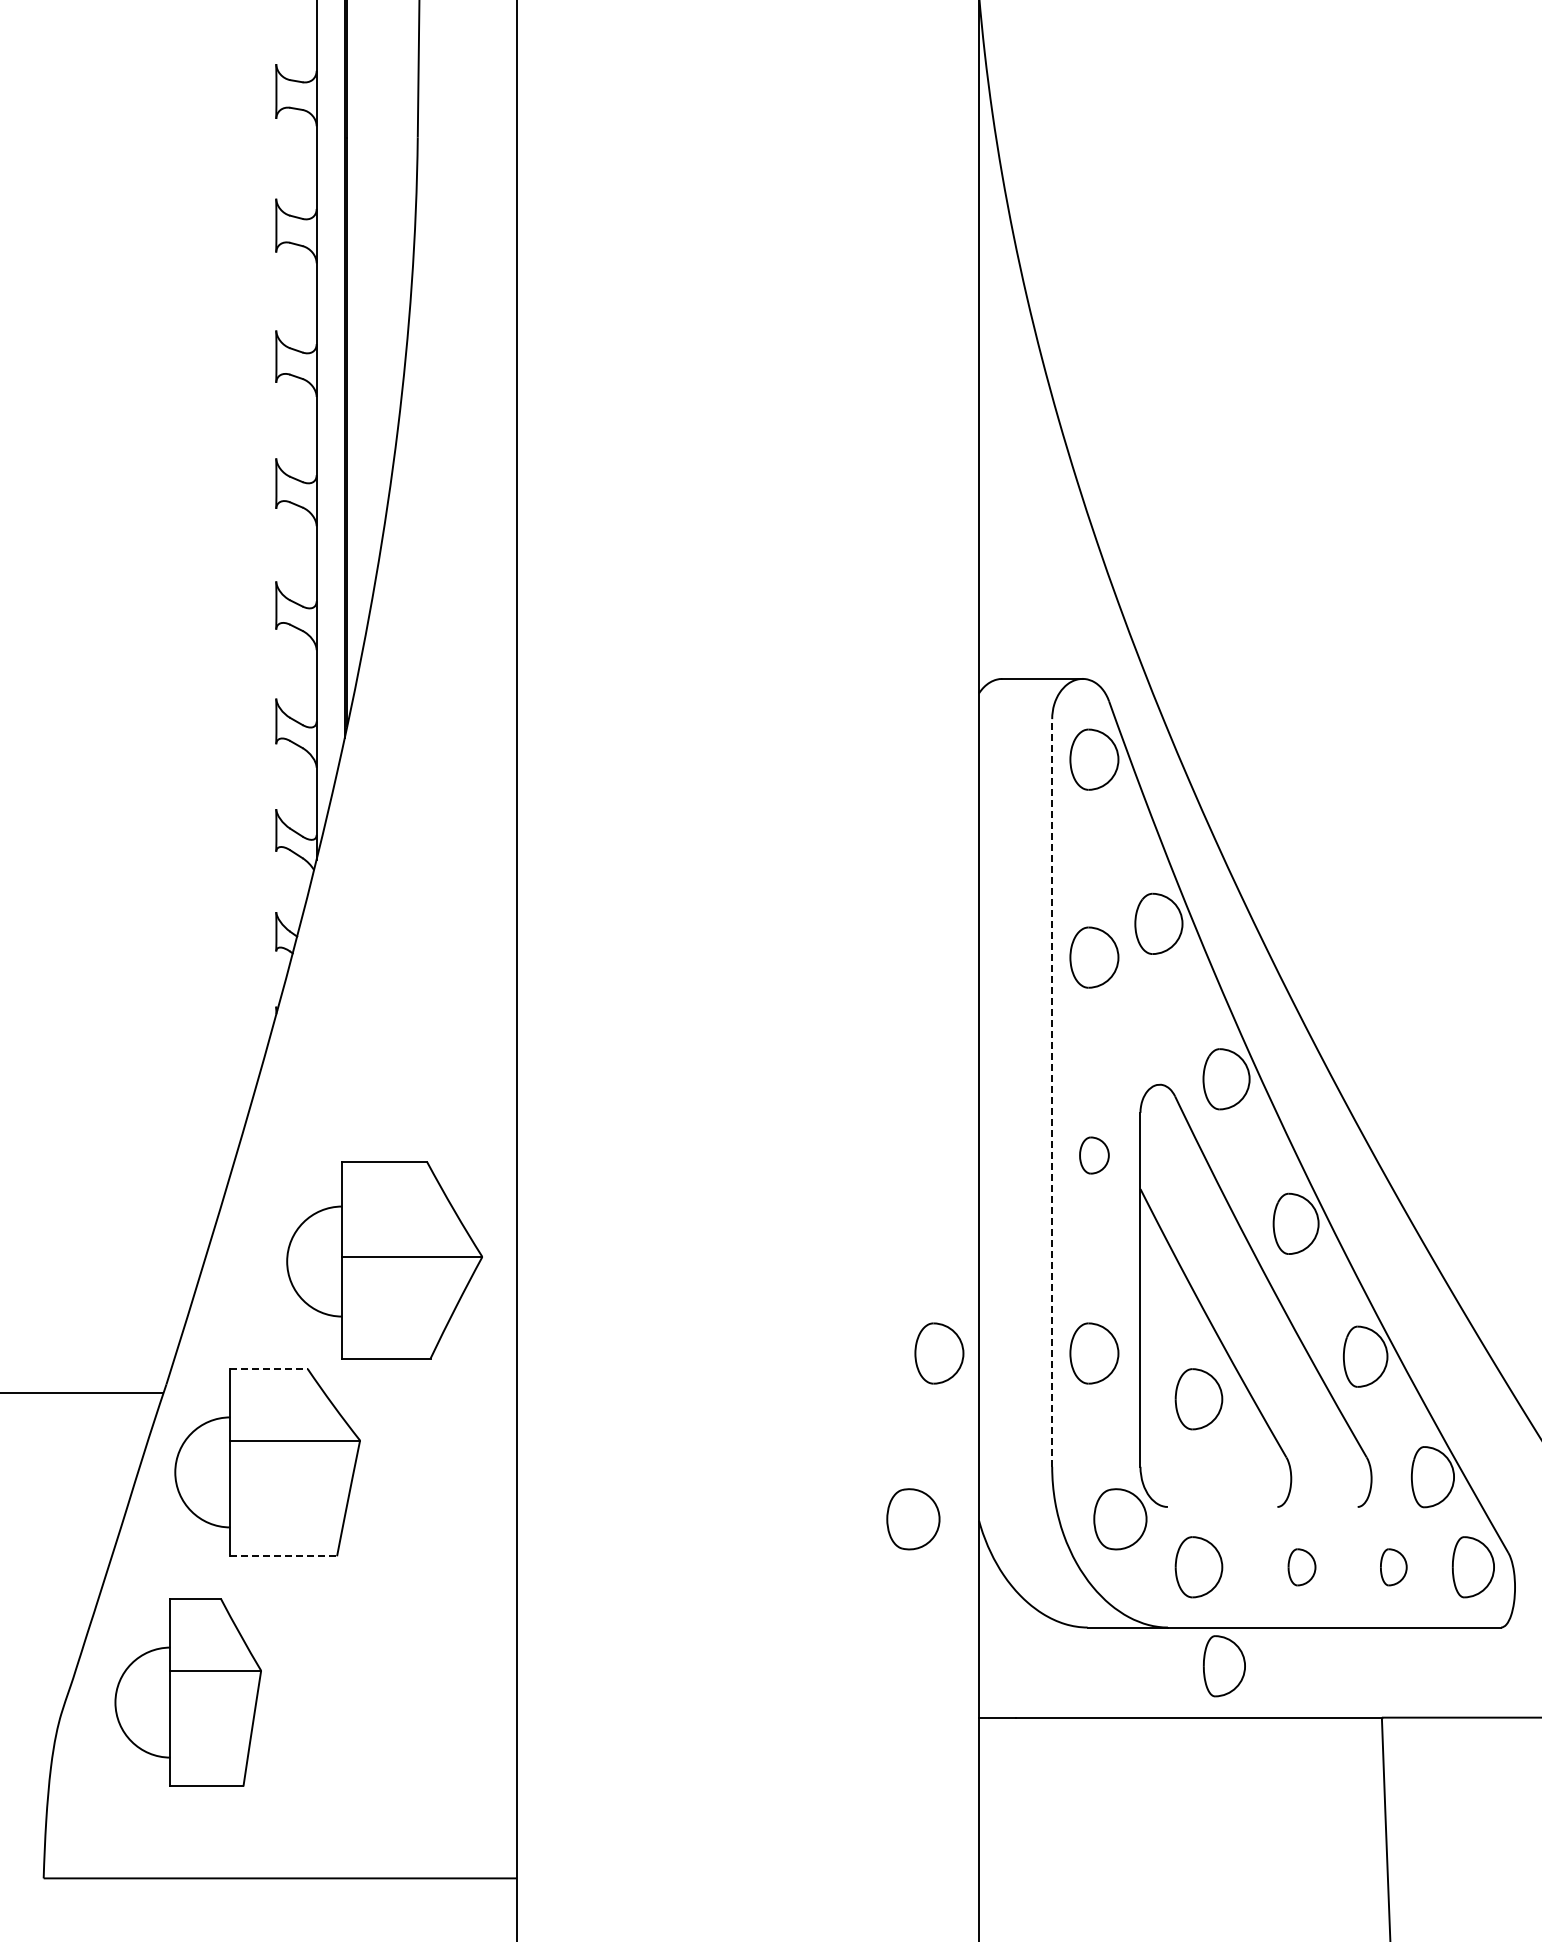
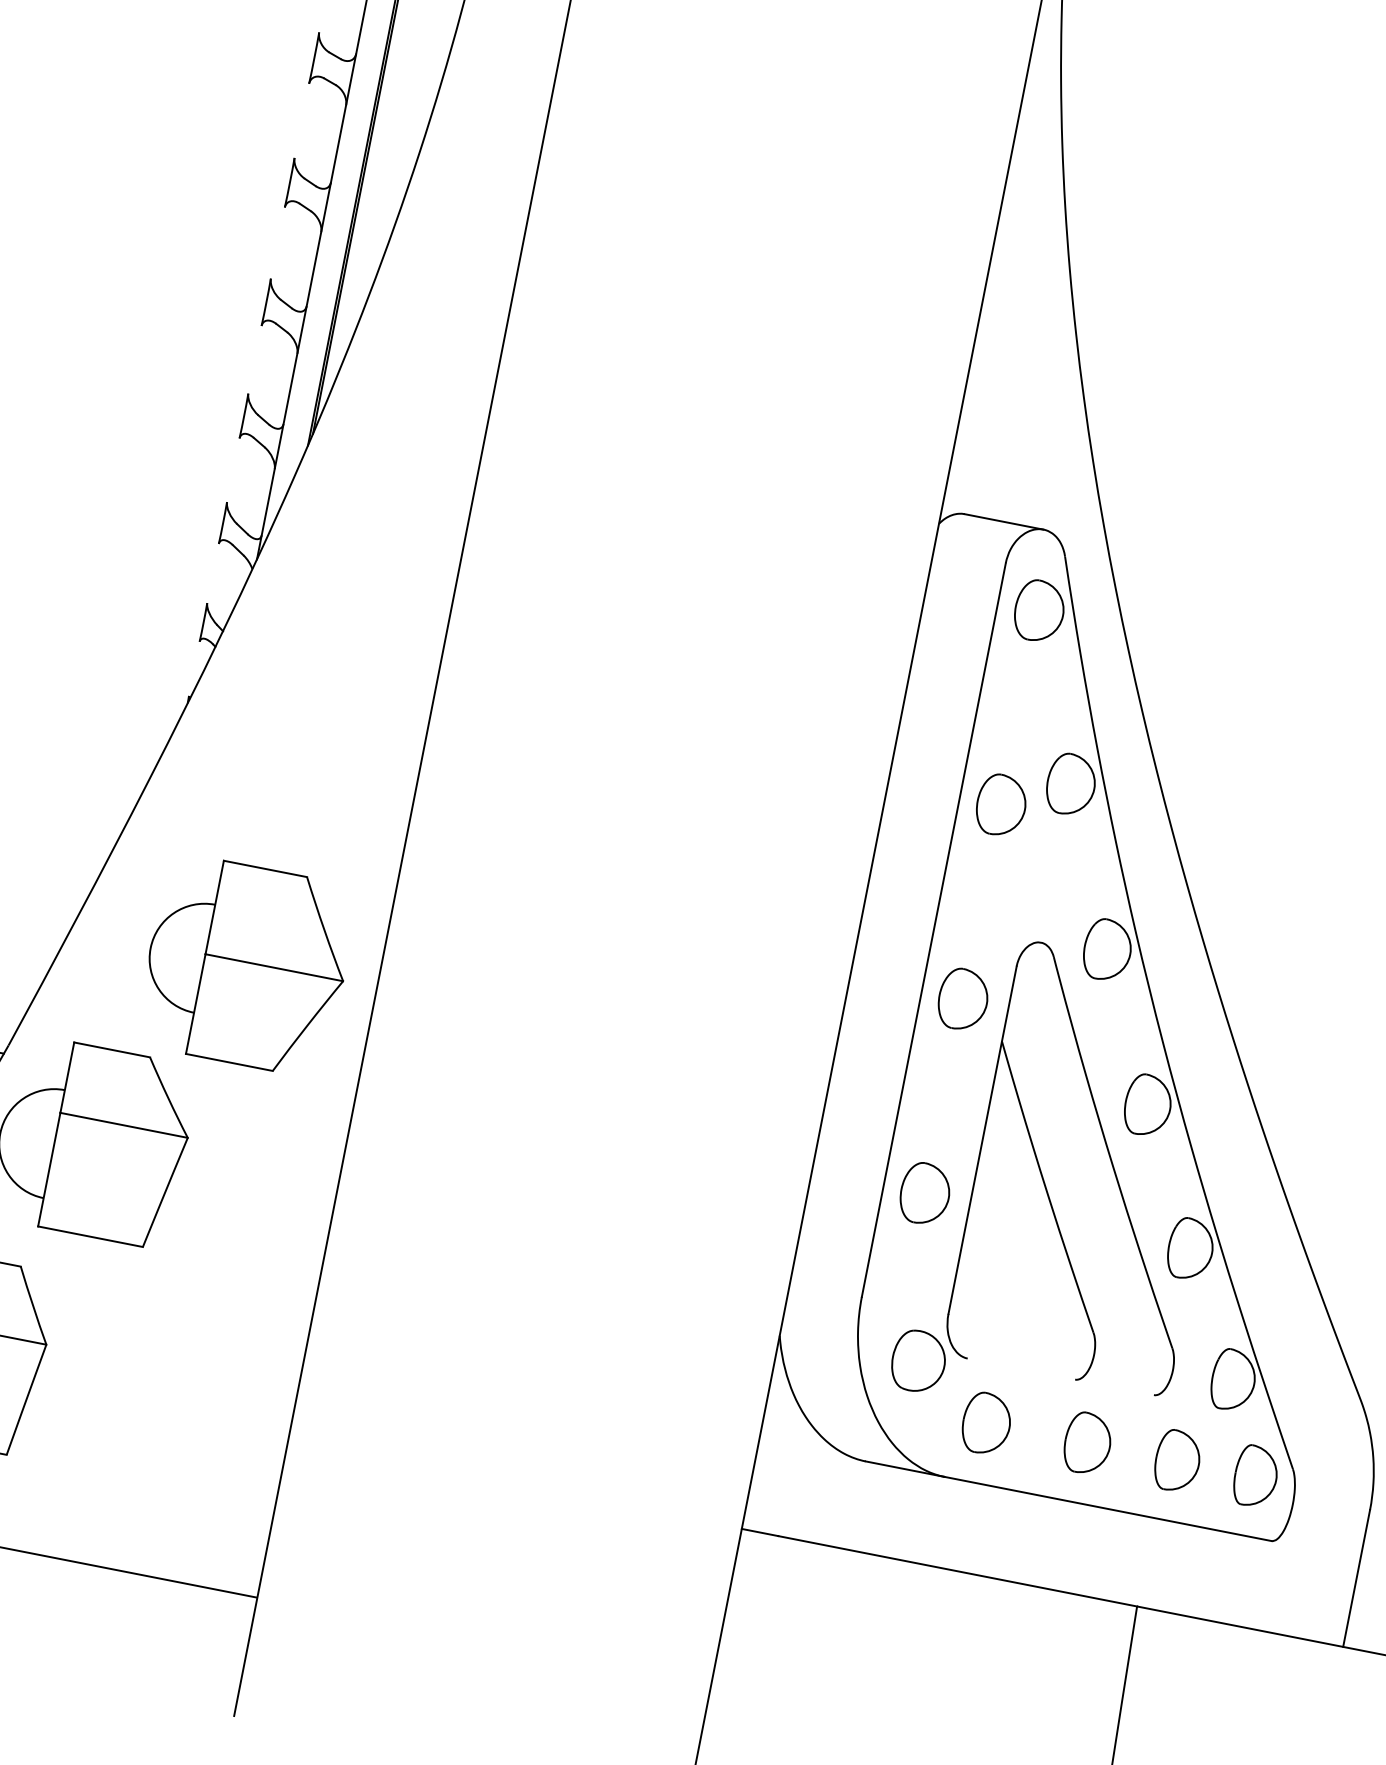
line: (1052, 1092) -> (934, 929), dashed -> solid
part: (1094, 1155) -> (963, 999), size x1.67
part: (939, 1353) -> (773, 1163), removed
line: (268, 1368) -> (111, 1049), dashed -> solid
part: (1198, 1399) -> (1018, 1258), removed
part: (913, 1519) -> (715, 1321), removed
line: (284, 1556) -> (91, 1237), dashed -> solid
part: (1301, 1567) -> (1087, 1443), size x1.67
part: (1393, 1567) -> (1177, 1461), size x1.67
part: (1223, 1666) -> (991, 1525), removed

